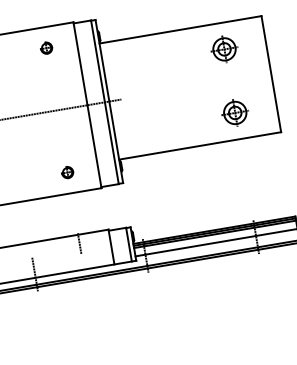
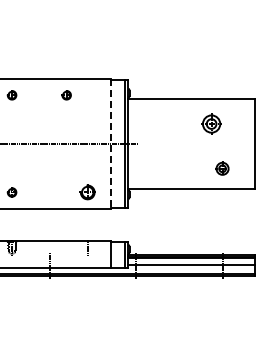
part: (46, 48) -> (66, 95), moved
part: (224, 48) -> (211, 123), moved
line: (87, 104) -> (111, 143), solid -> dashed
part: (235, 112) -> (222, 168), size x0.7
part: (67, 172) -> (87, 192), size x1.6

